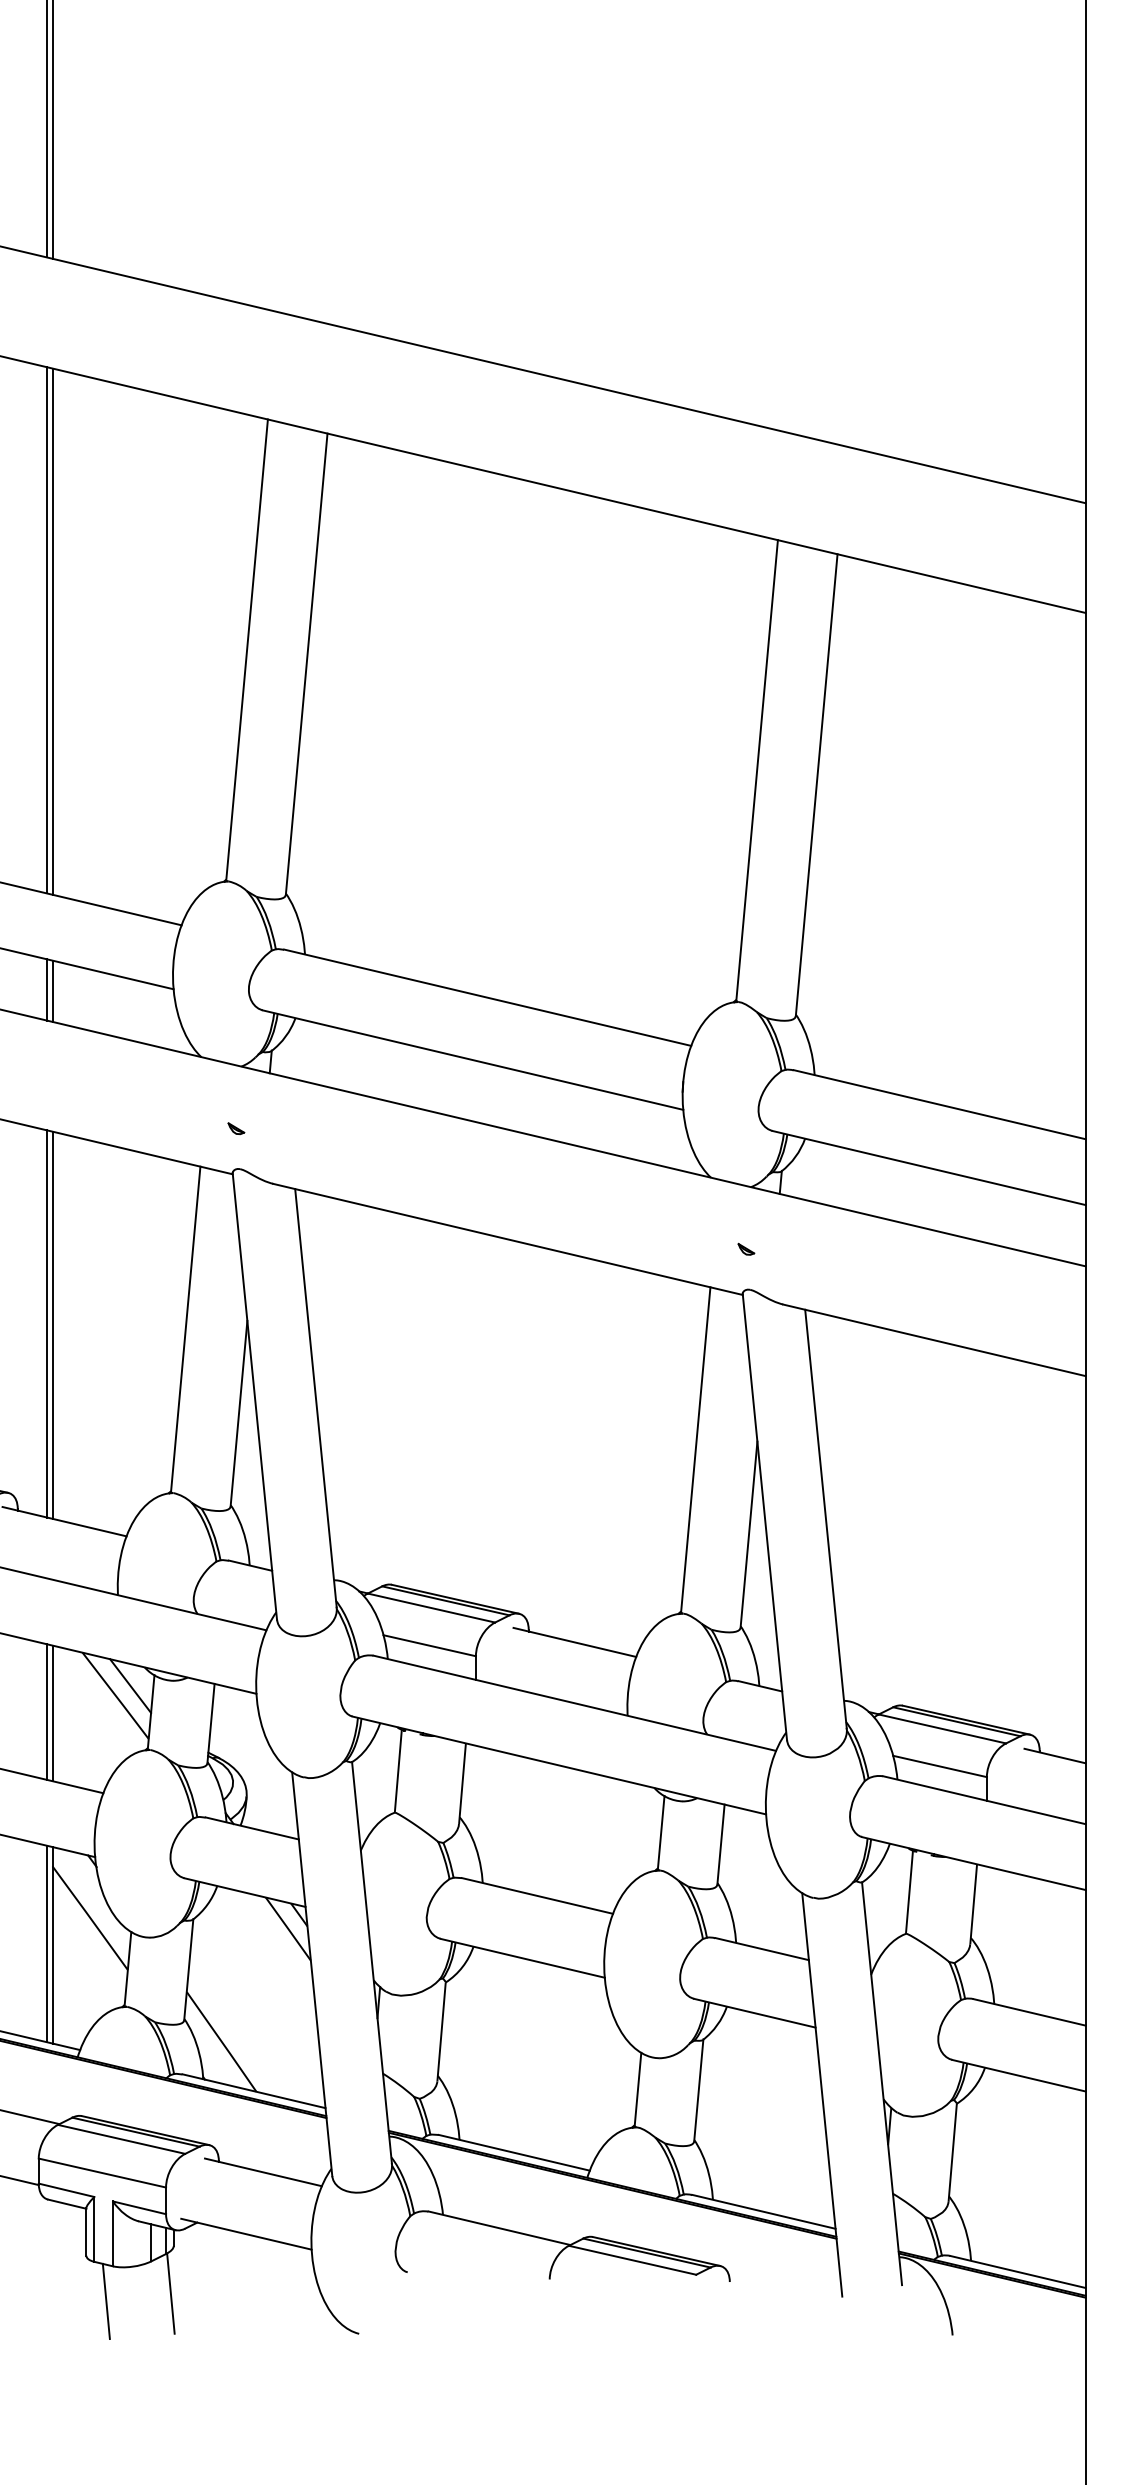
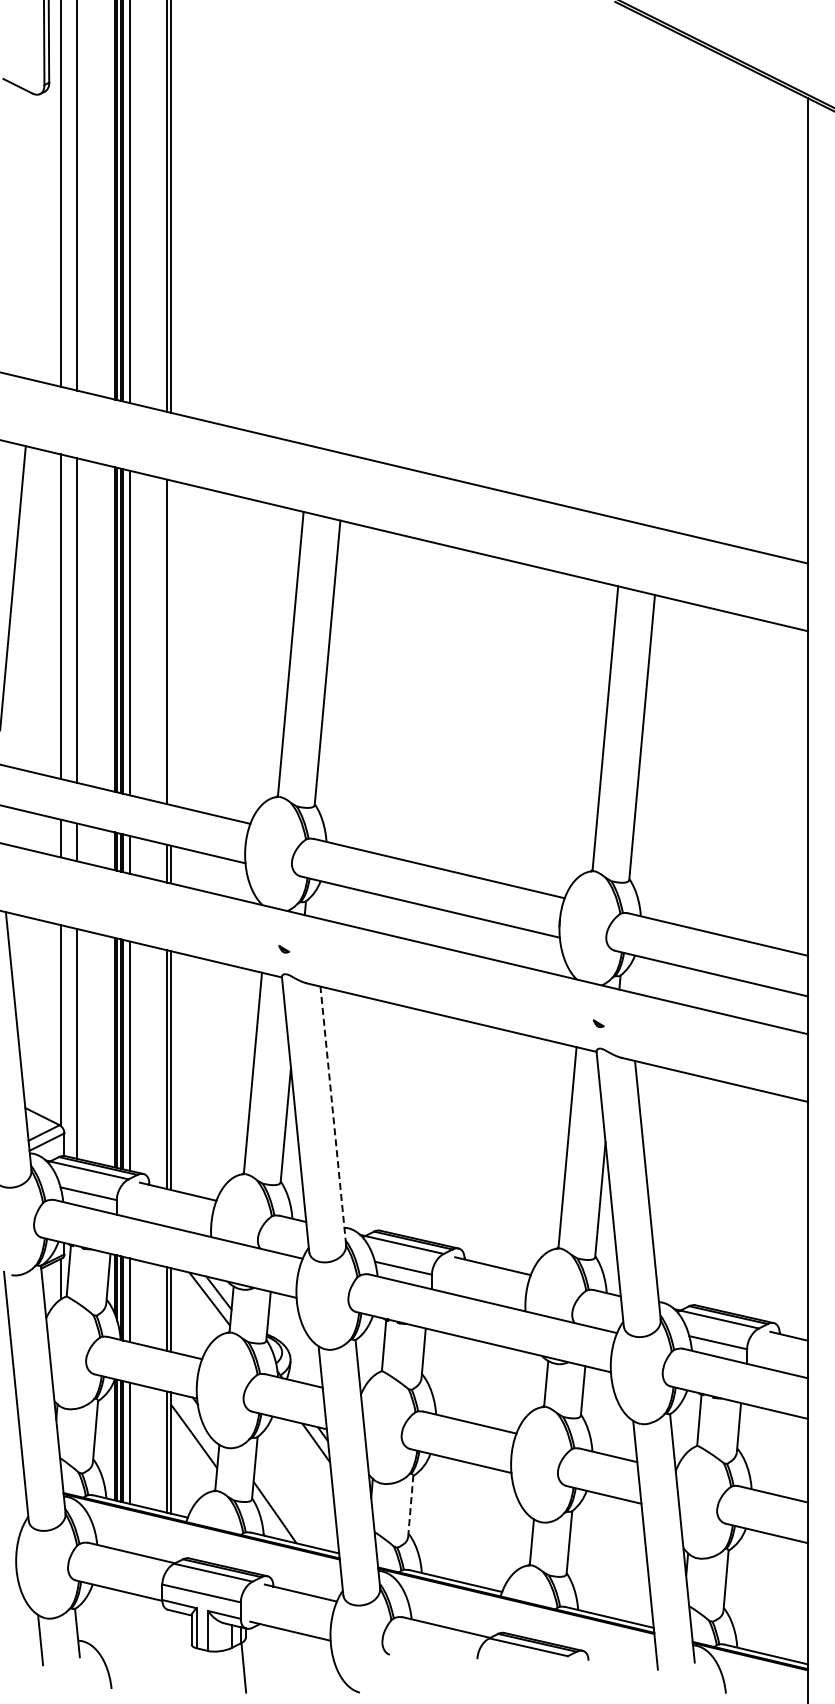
line: (52, 631) -> (170, 642), removed
line: (316, 1398) -> (333, 1115), solid -> dashed
line: (441, 2032) -> (410, 1506), solid -> dashed
line: (105, 2301) -> (203, 1672), removed

